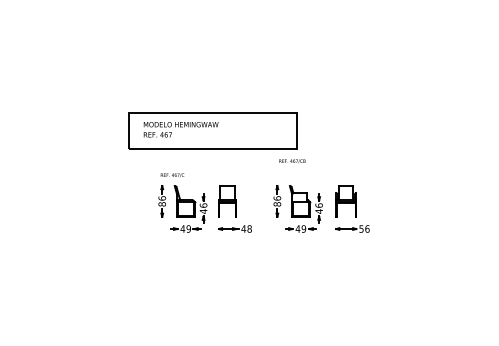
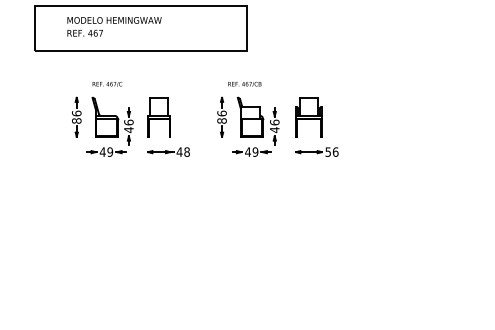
text: (180, 129) -> (113, 26), moved
text: (292, 161) -> (244, 84), moved
text: (172, 175) -> (107, 84), moved

